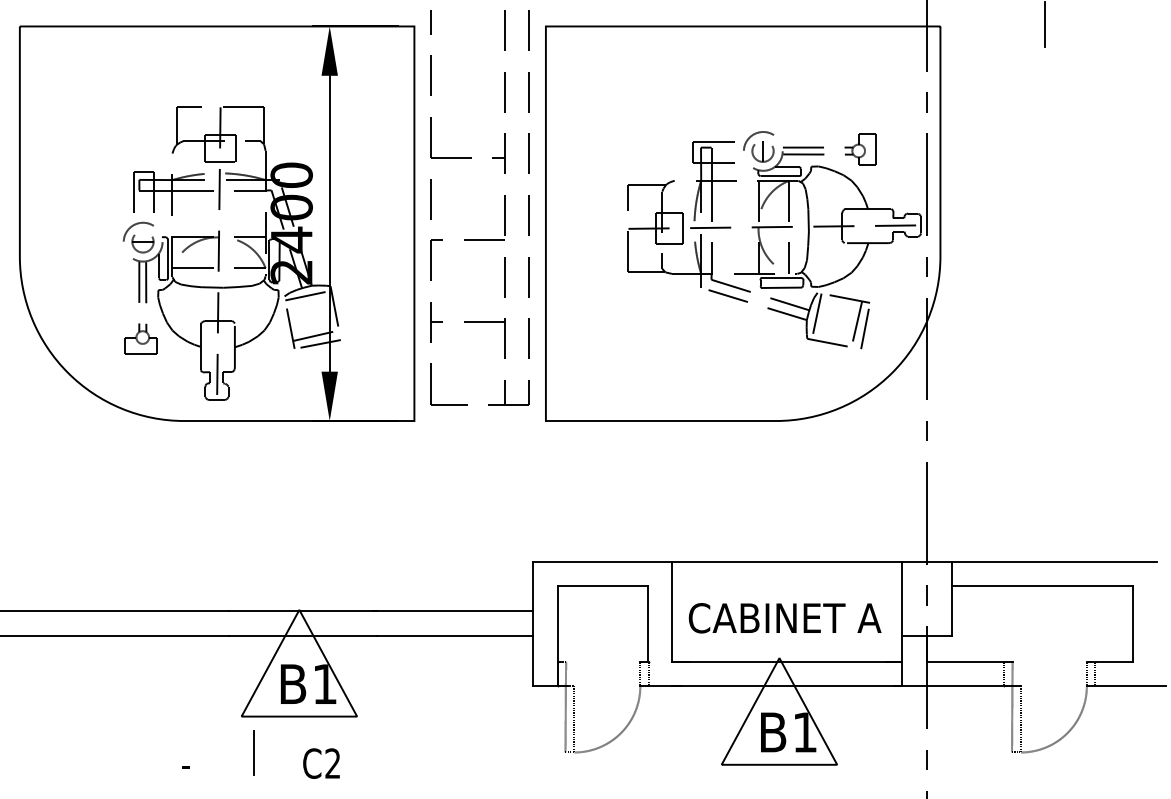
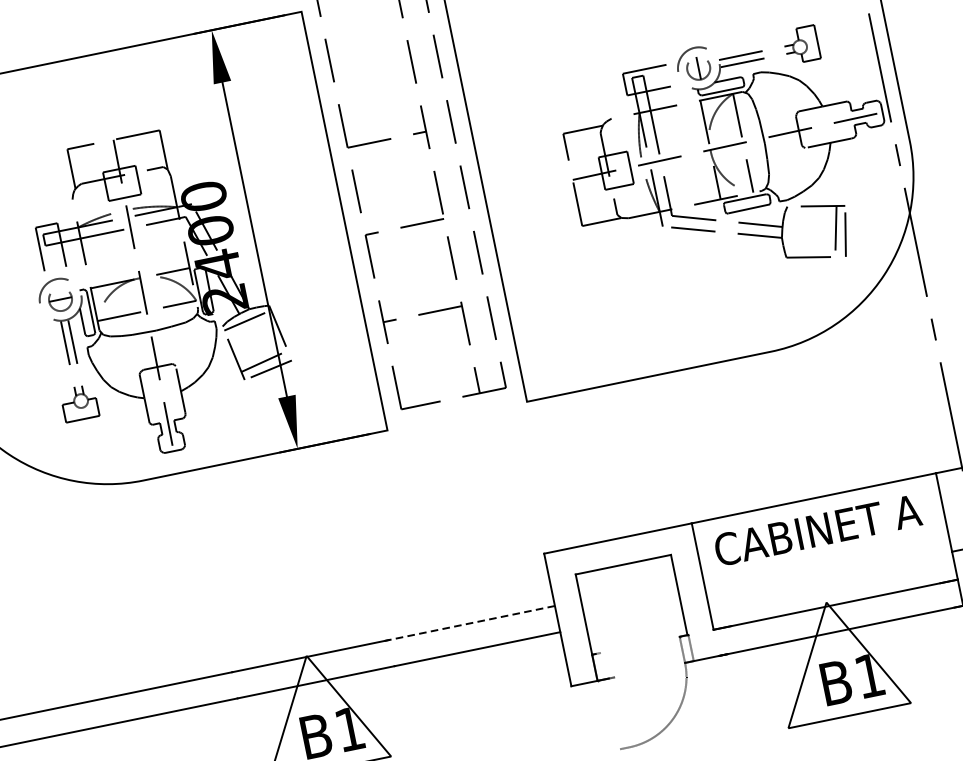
line: (816, 316) -> (791, 231), removed
line: (452, 610) -> (469, 623), solid -> dashed
text: (784, 618) -> (817, 530), moved
line: (565, 706) -> (610, 700), removed
line: (574, 719) -> (622, 712), removed

